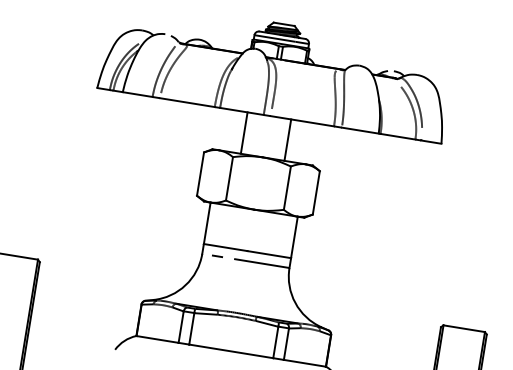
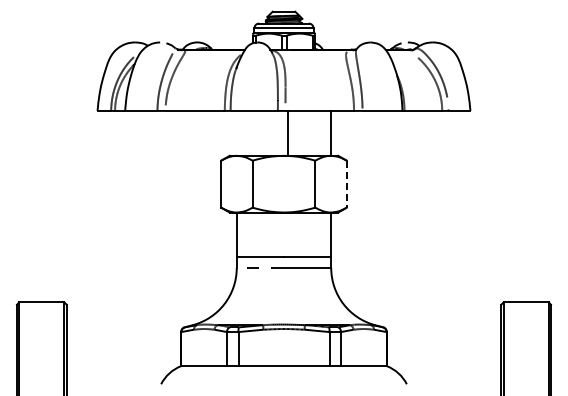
line: (244, 132) -> (288, 132), moved
line: (287, 139) -> (330, 132), moved
line: (316, 193) -> (346, 184), solid -> dashed

